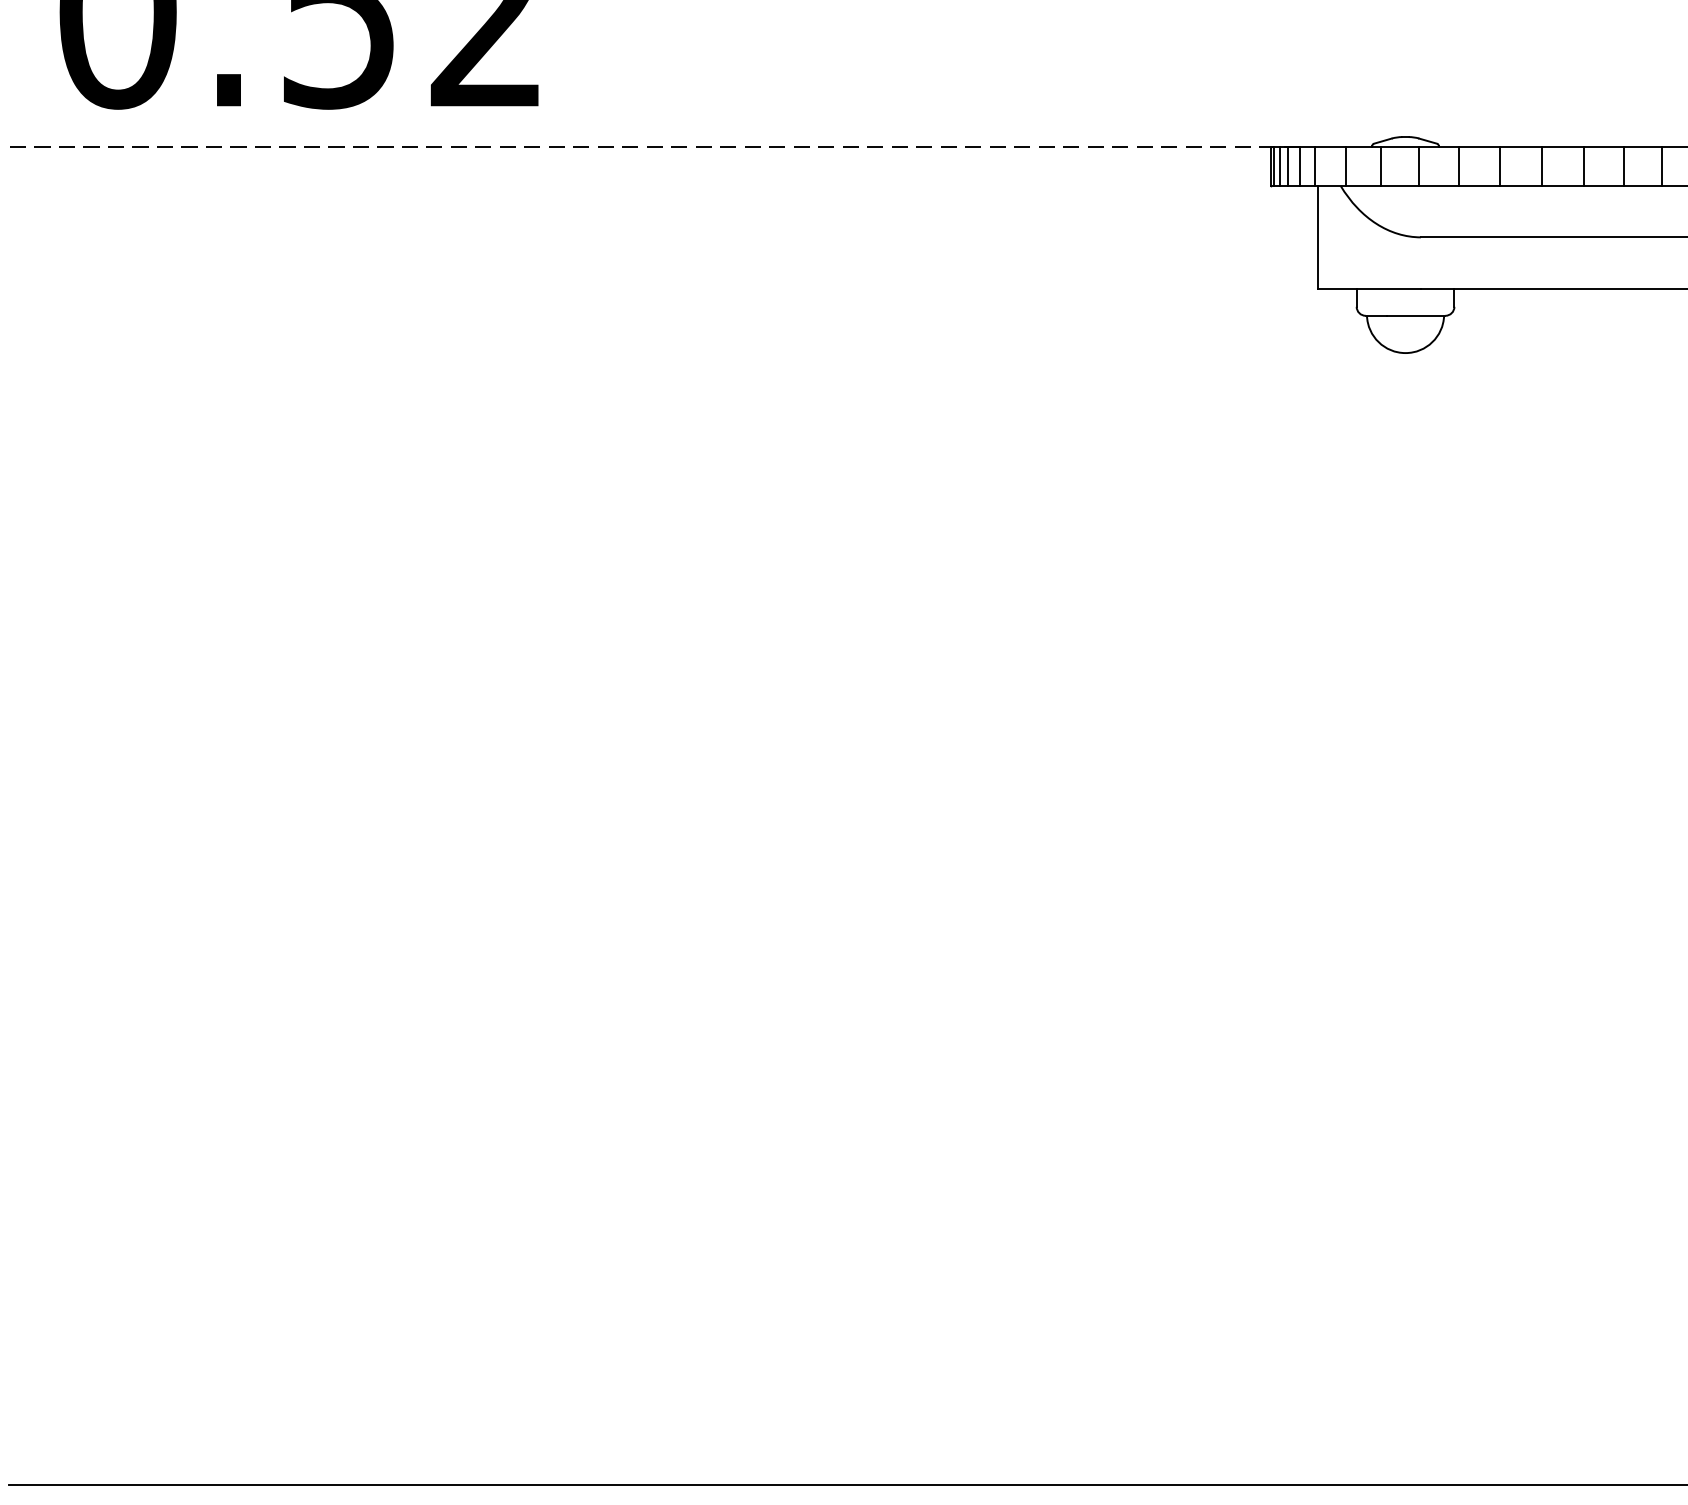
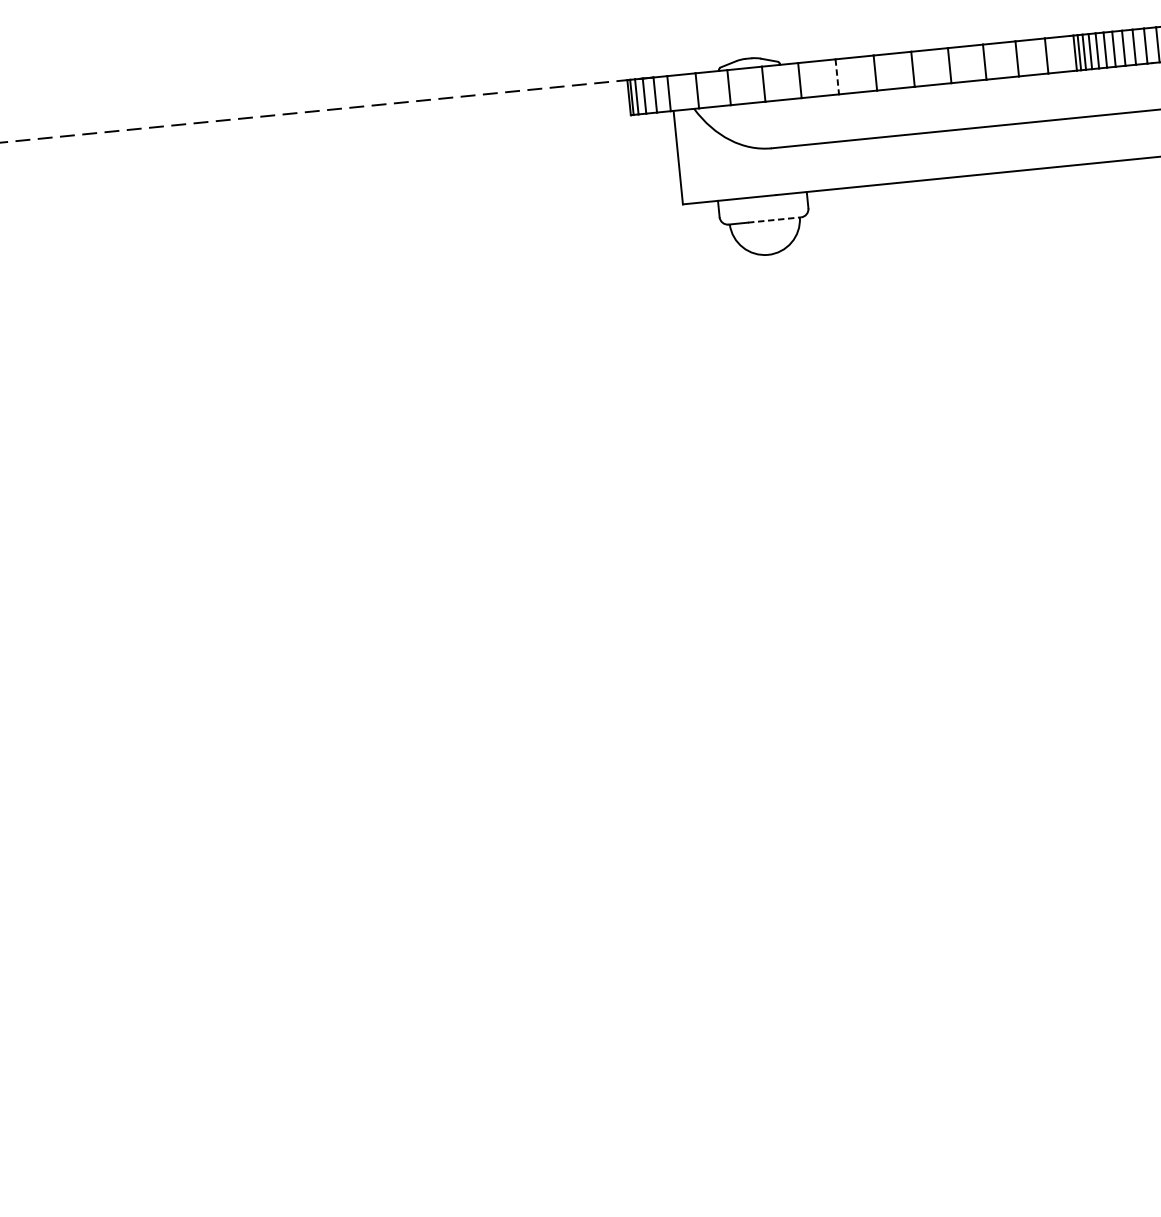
line: (1500, 167) -> (837, 77), solid -> dashed
line: (1416, 315) -> (774, 219), solid -> dashed

